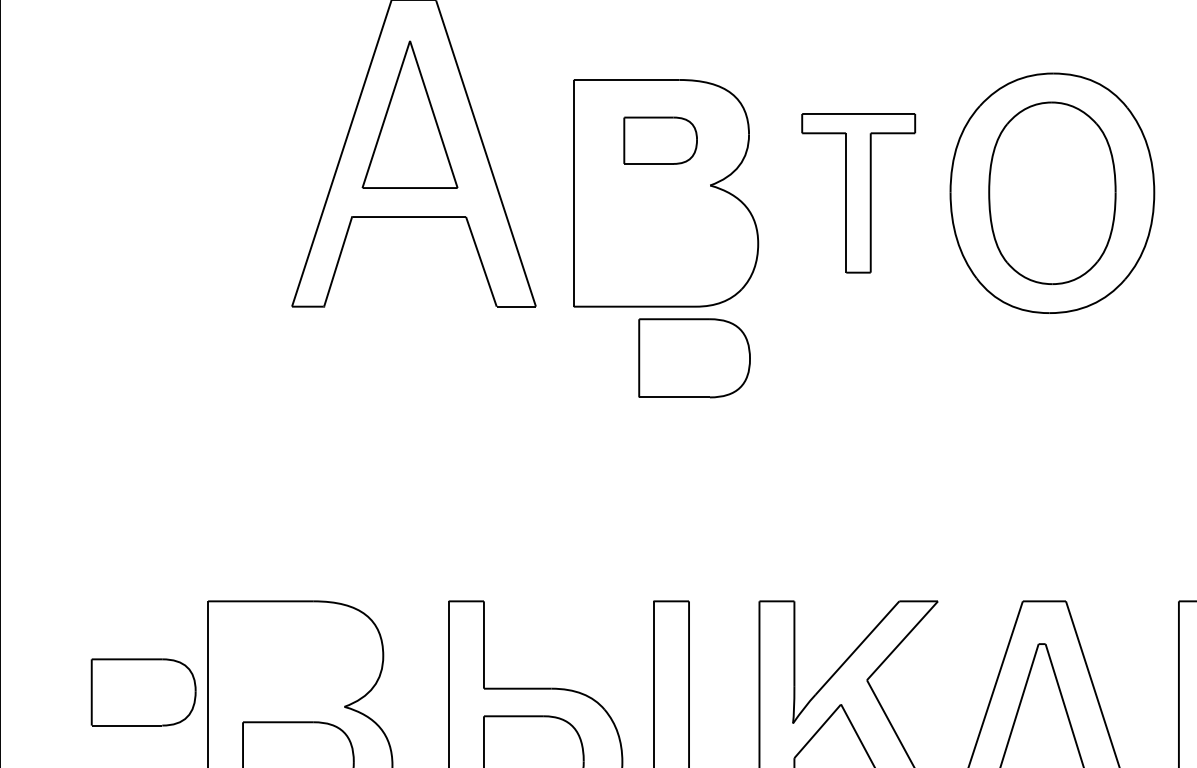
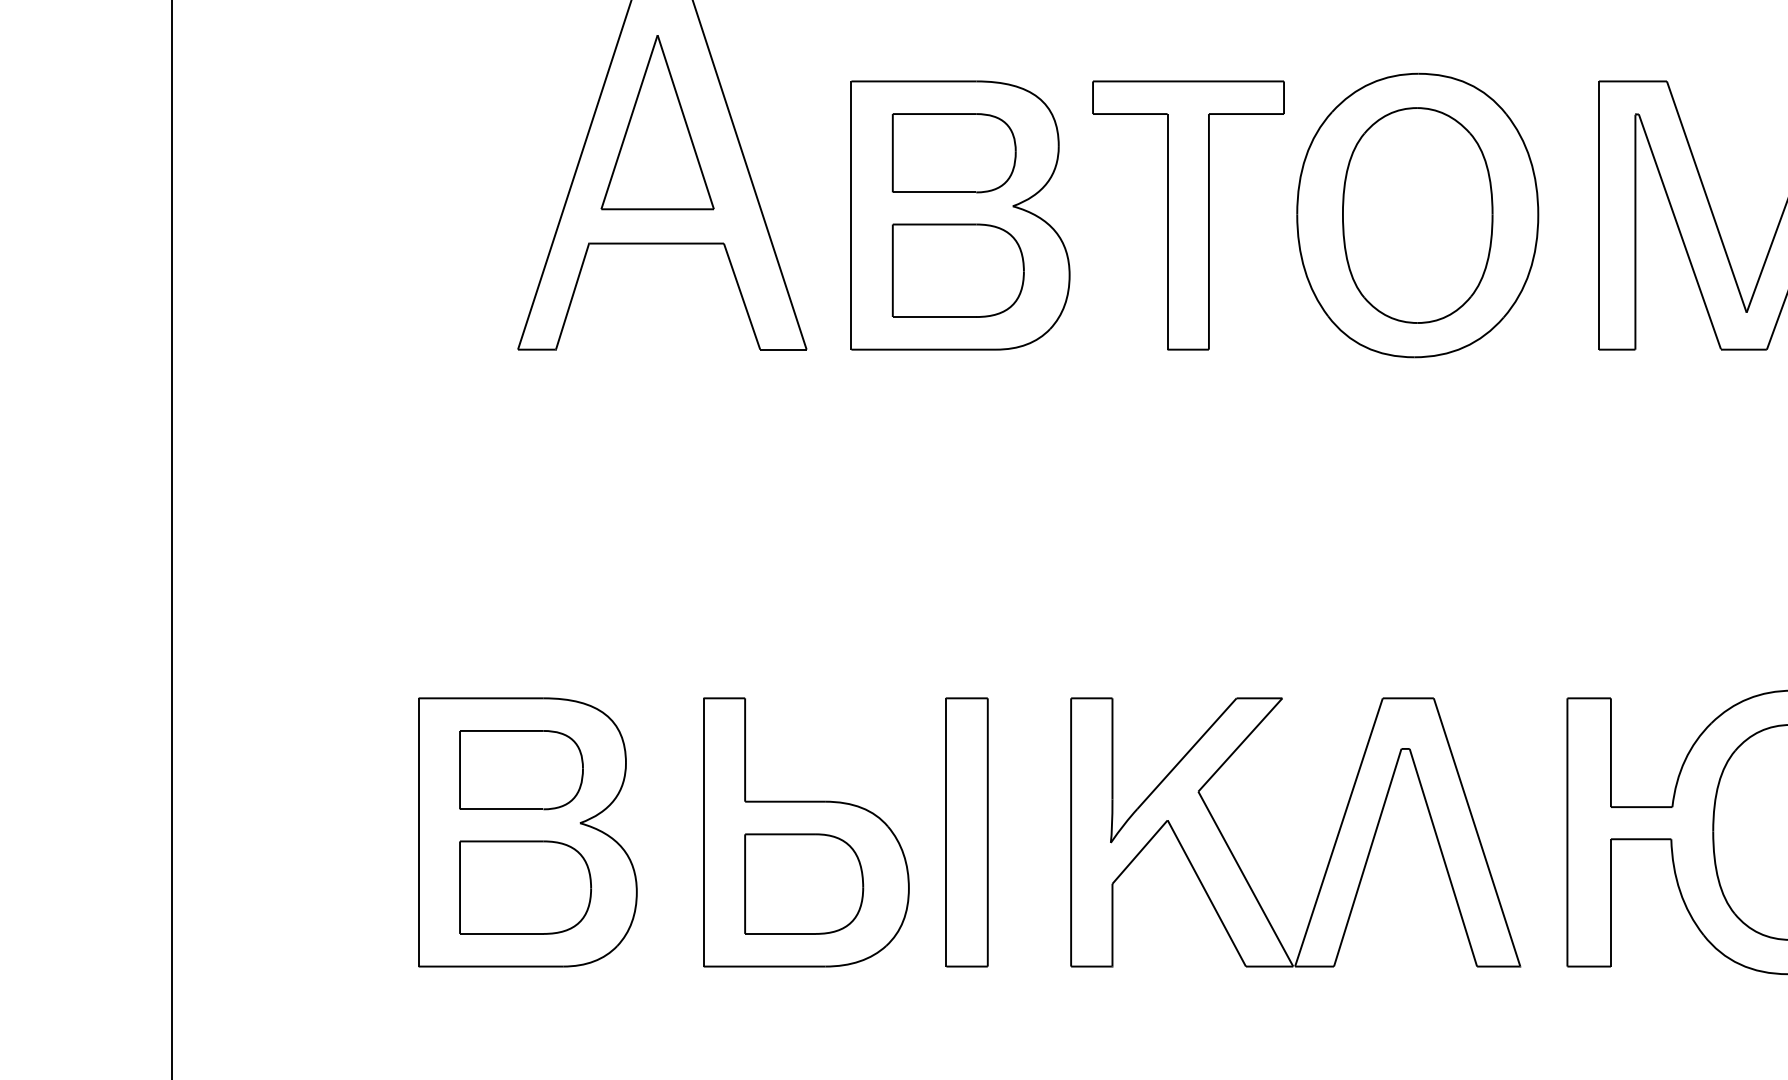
part: (660, 140) -> (953, 153), size x1.43
part: (858, 193) -> (1188, 215), size x1.43
part: (693, 358) -> (957, 270), moved
part: (143, 692) -> (521, 770), moved

